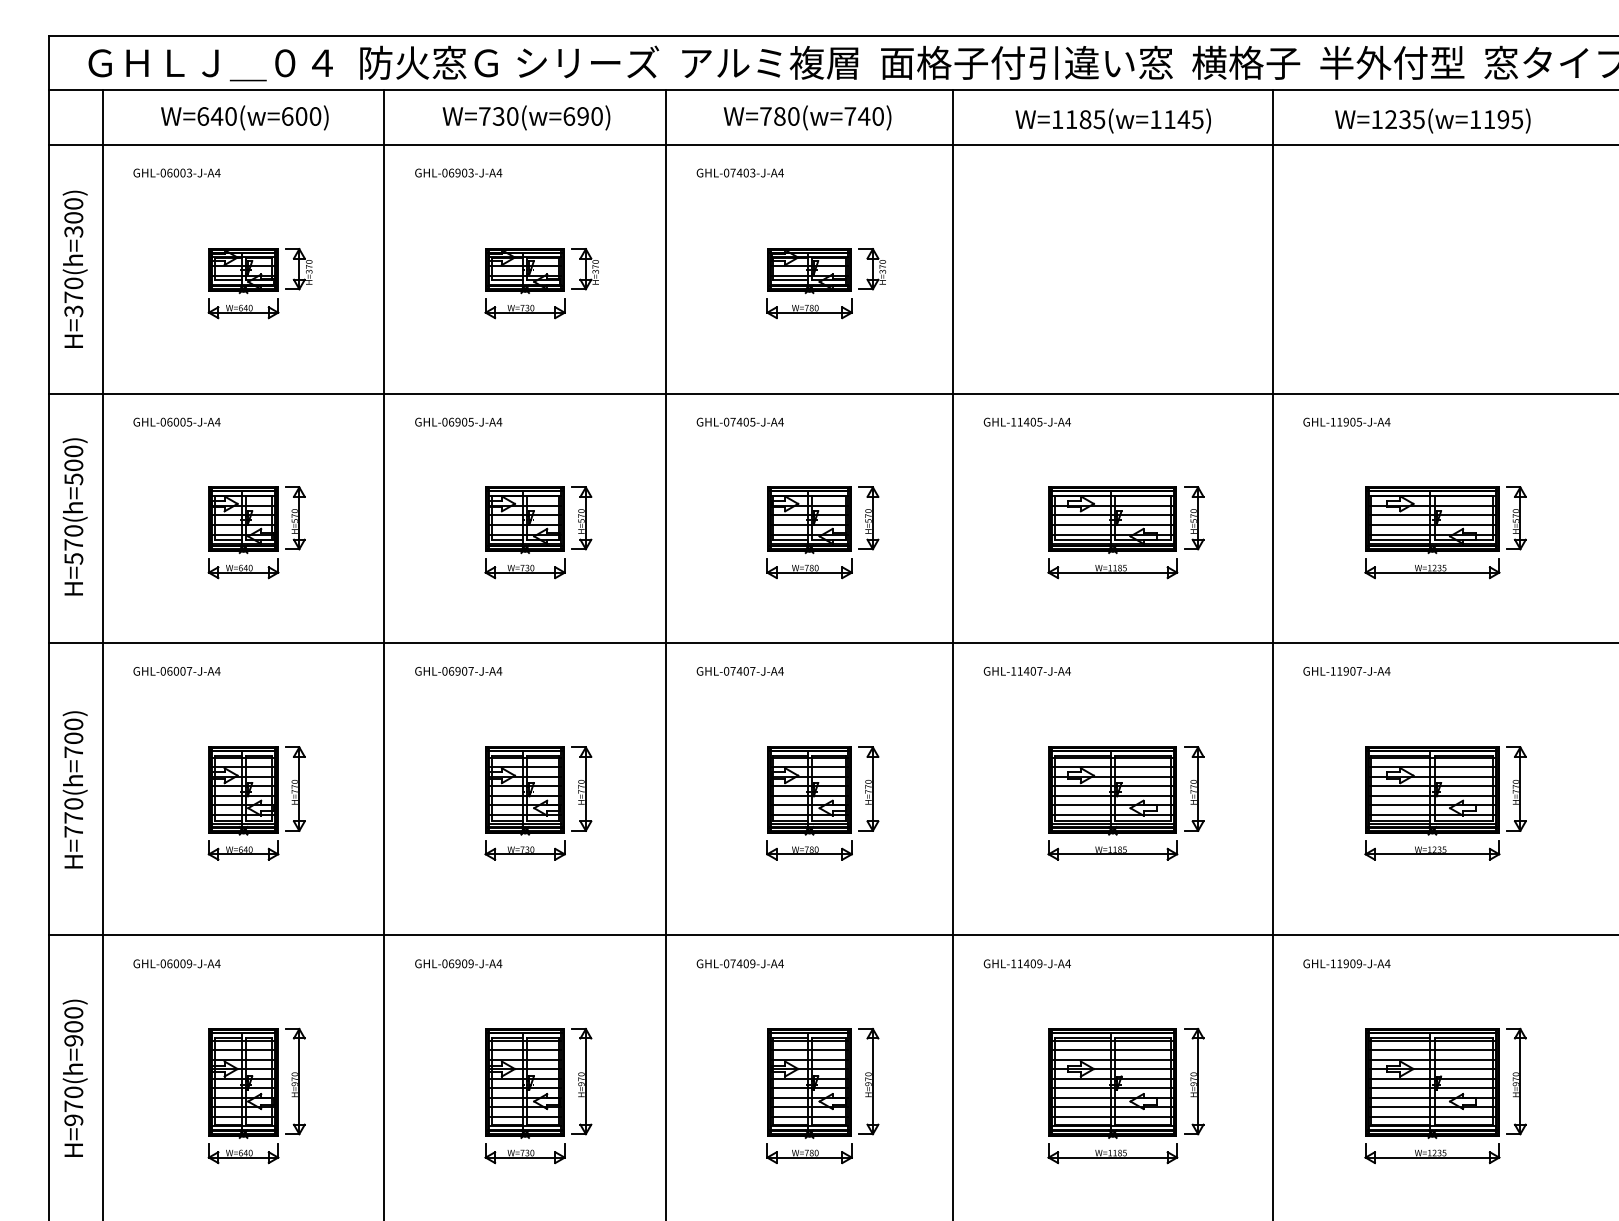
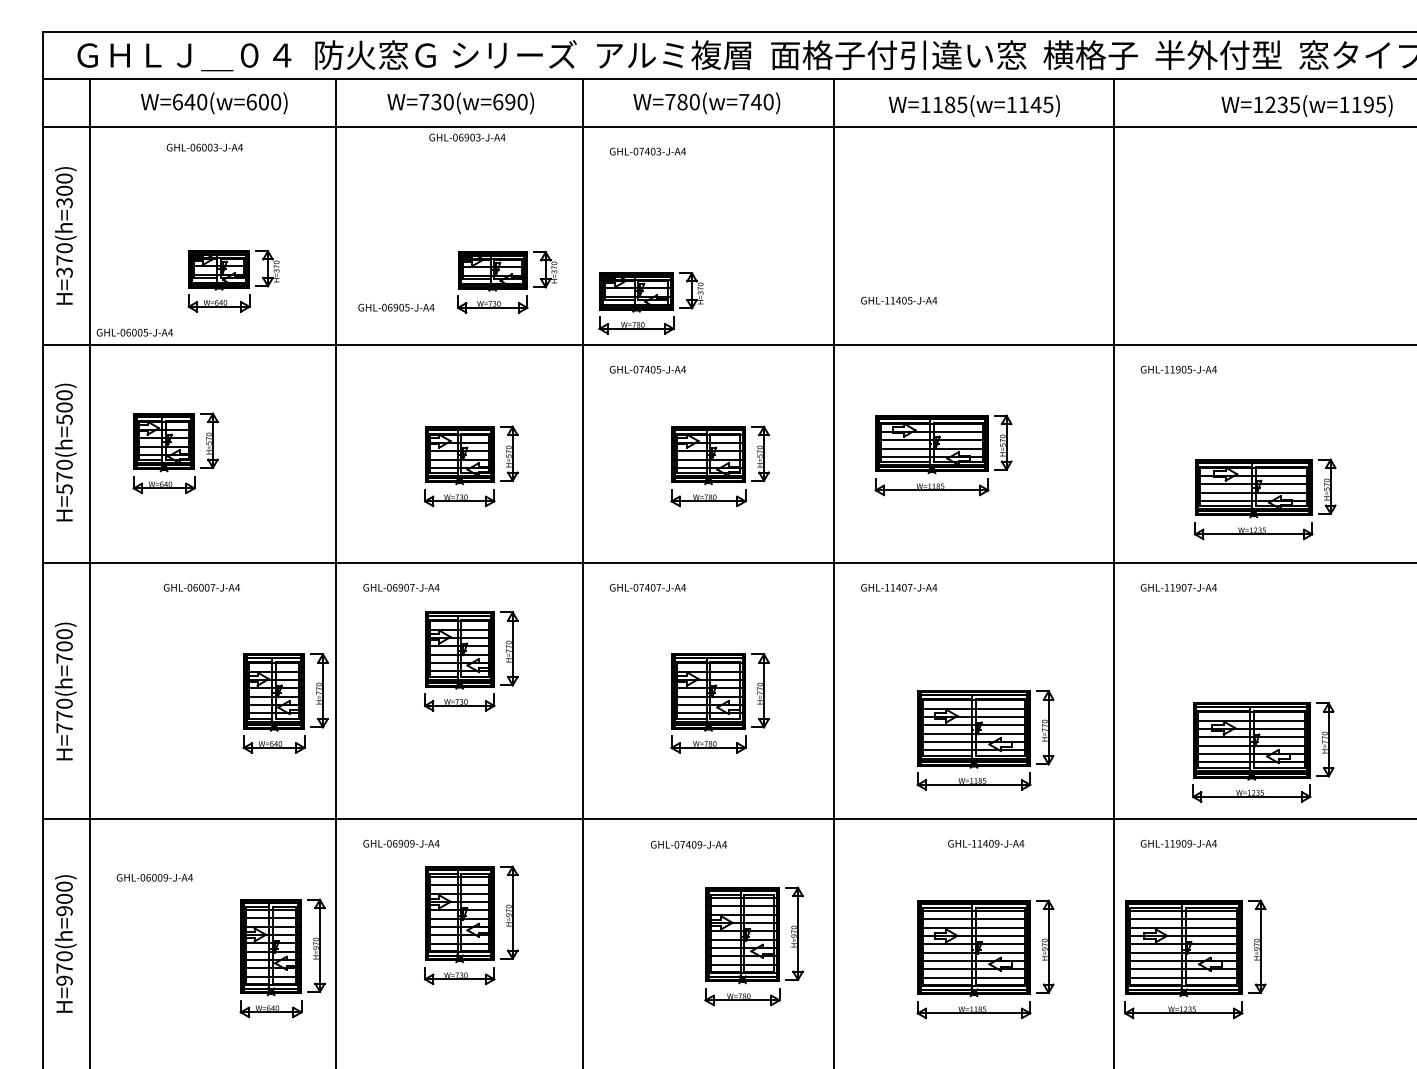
text: (1432, 120) -> (1306, 105), moved
text: (176, 172) -> (204, 147), moved
text: (458, 172) -> (467, 137), moved
part: (259, 283) -> (233, 281), moved
part: (542, 283) -> (507, 282), moved
part: (825, 283) -> (650, 303), moved
text: (176, 421) -> (134, 332), moved
text: (458, 421) -> (396, 307), moved
text: (1027, 421) -> (899, 300), moved
part: (256, 532) -> (175, 453), moved
part: (1125, 532) -> (943, 455), moved
part: (1445, 532) -> (1265, 499), moved
text: (176, 671) -> (201, 587), moved
part: (256, 803) -> (285, 703), moved
part: (538, 803) -> (471, 661), moved
part: (1125, 803) -> (985, 740), moved
part: (1445, 803) -> (1263, 752), moved
text: (176, 963) -> (154, 877), moved
text: (739, 963) -> (688, 844), moved
text: (1027, 963) -> (986, 843), moved
part: (256, 1096) -> (282, 958), moved
part: (538, 1096) -> (471, 925), moved
part: (822, 1096) -> (753, 946), moved
part: (1445, 1096) -> (1195, 959), moved

